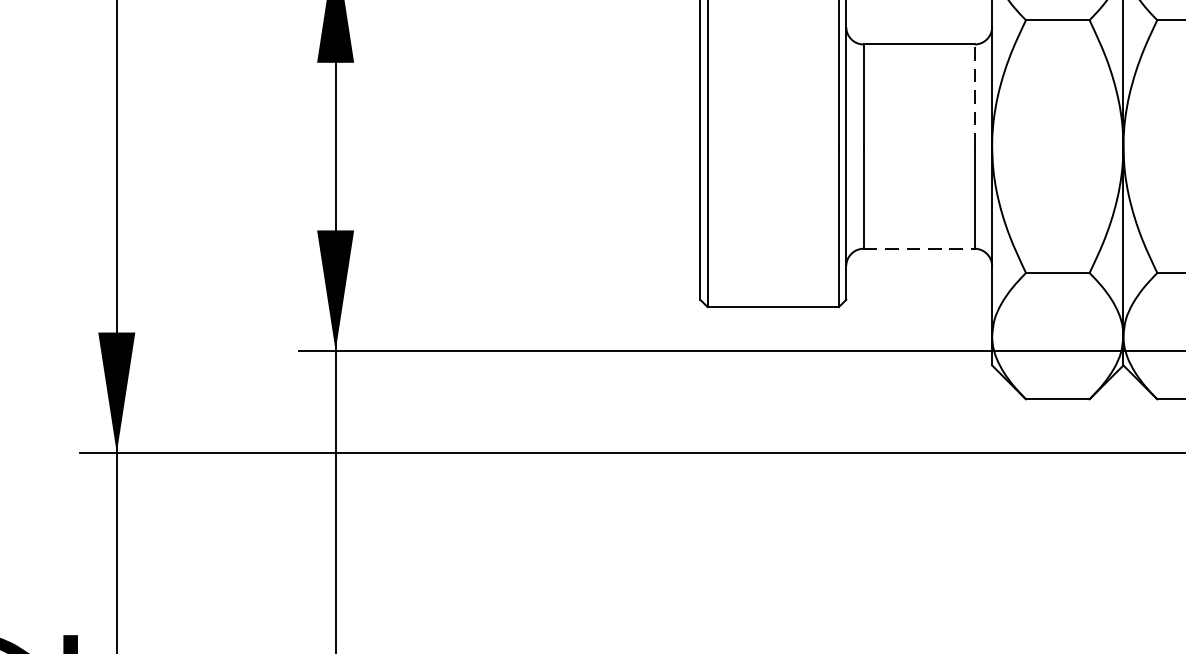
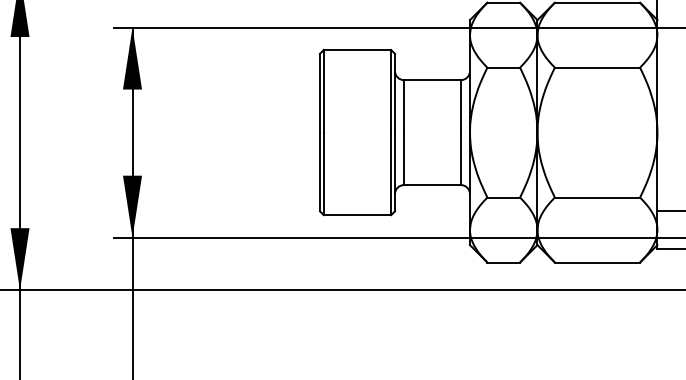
line: (973, 93) -> (460, 105), dashed -> solid
line: (919, 249) -> (432, 185), dashed -> solid

